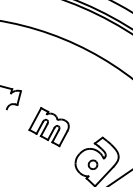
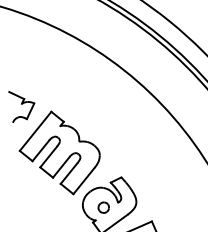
part: (48, 126) -> (59, 152), size x1.67

